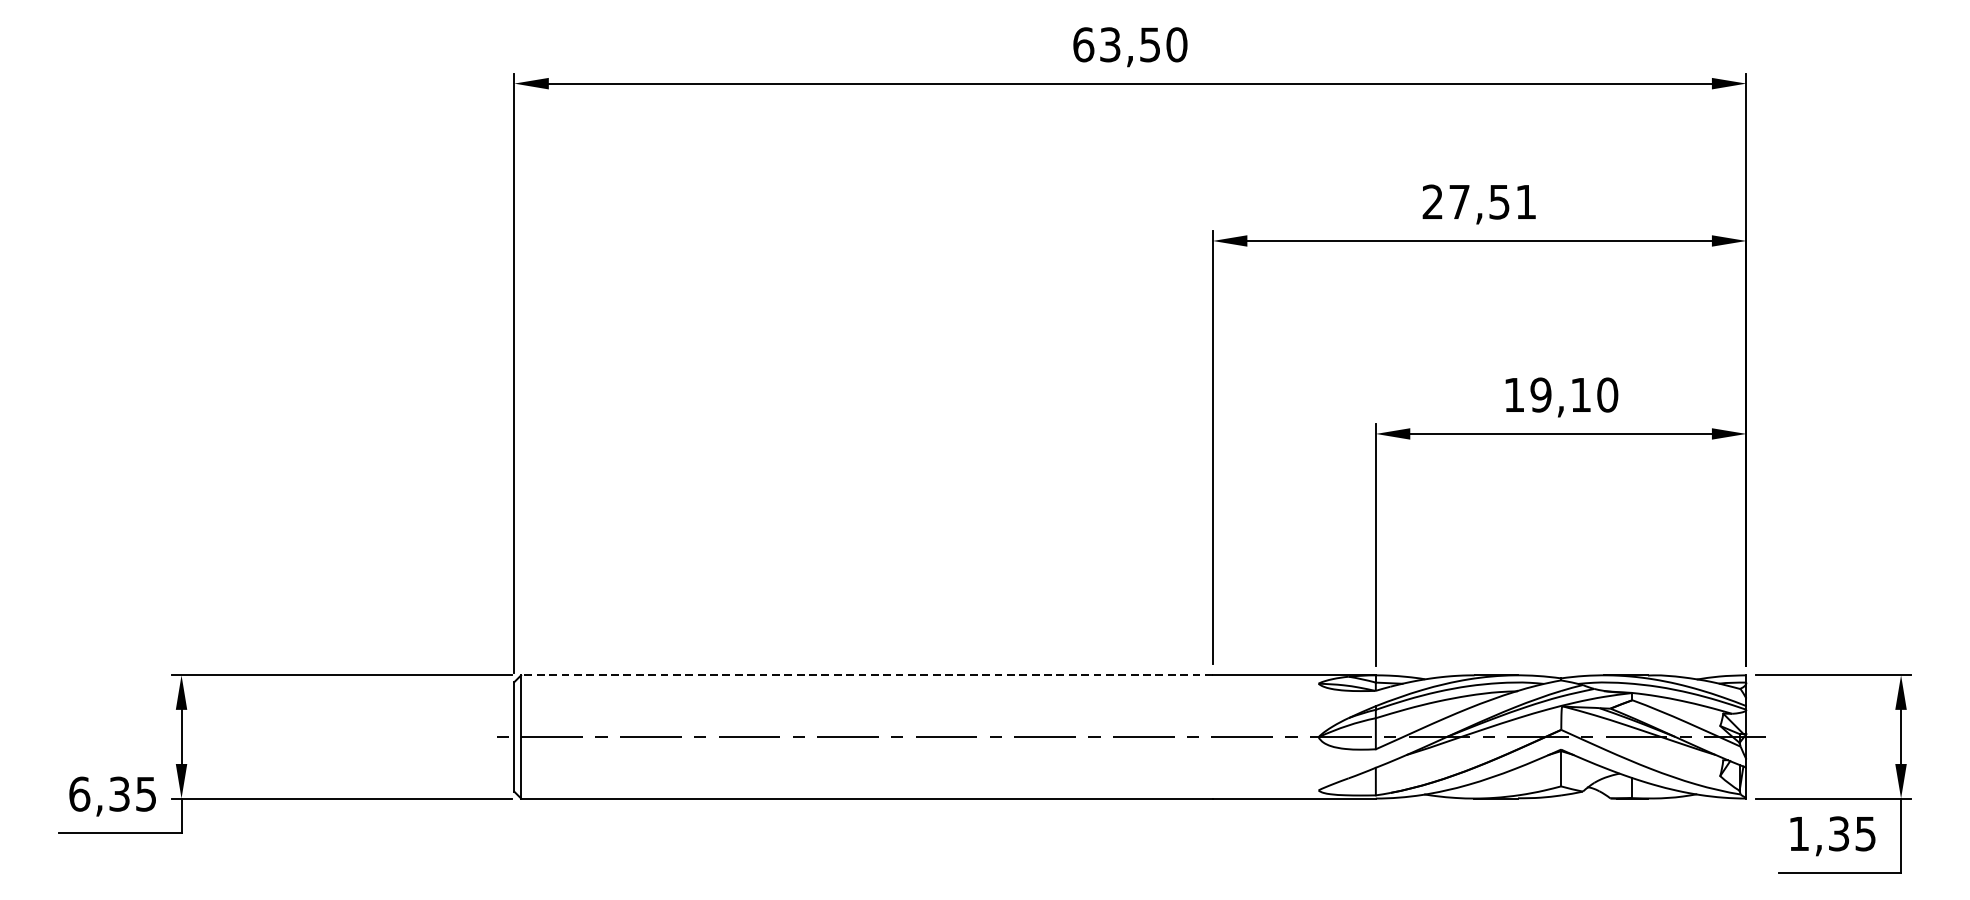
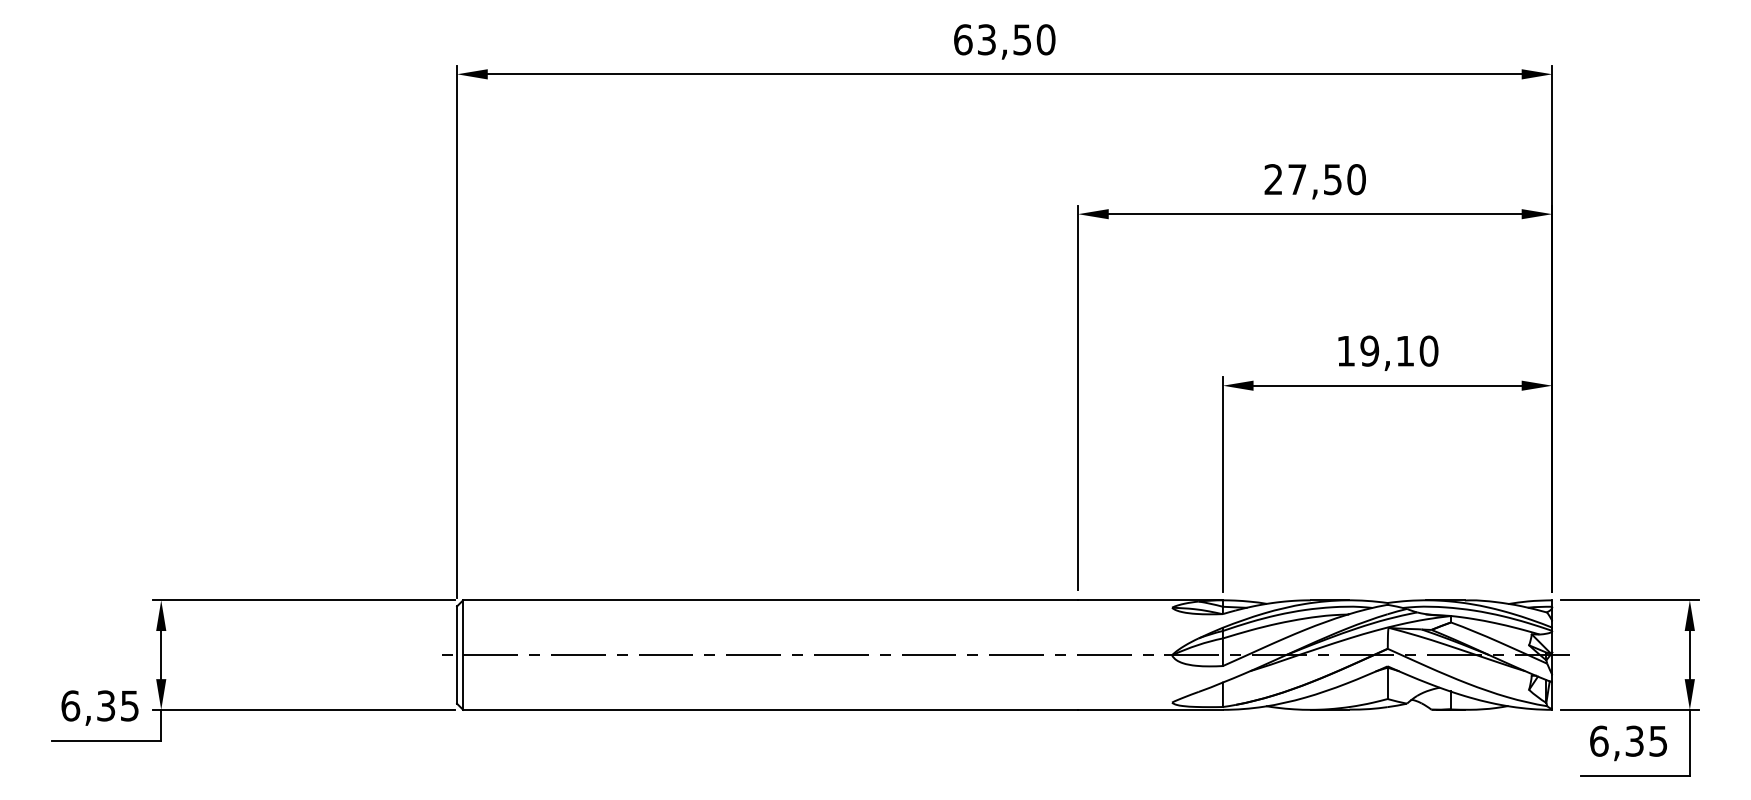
text: (1526, 201) -> (1356, 179), 27,51 -> 27,50
line: (866, 675) -> (770, 600), dashed -> solid
text: (1799, 833) -> (1599, 740), 1,35 -> 6,35

